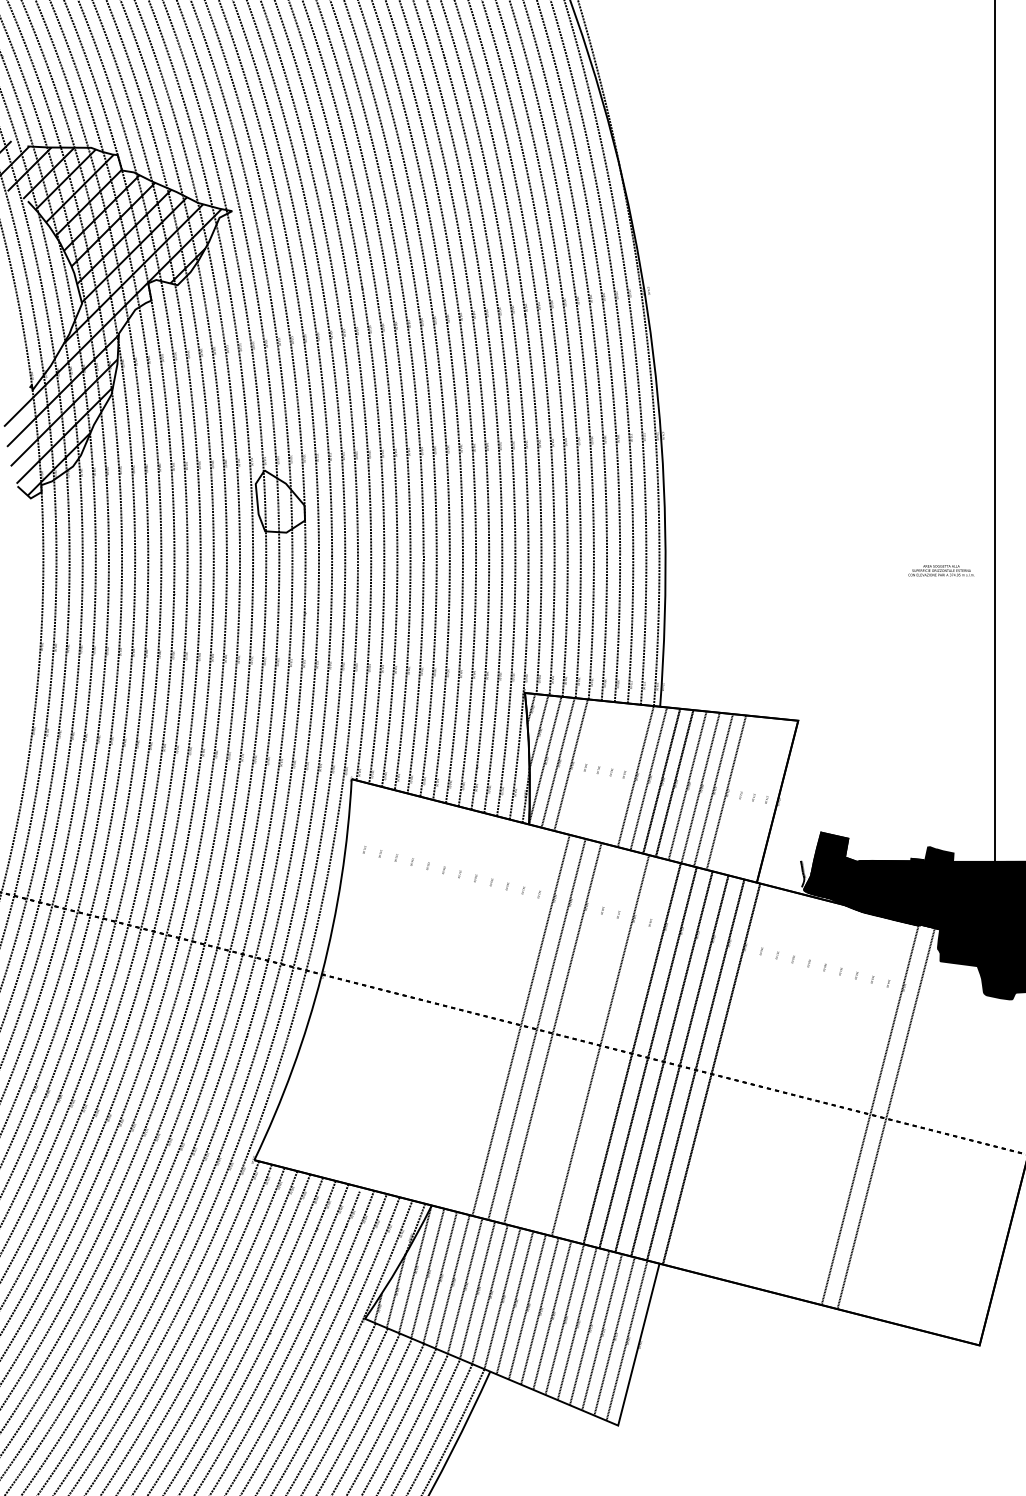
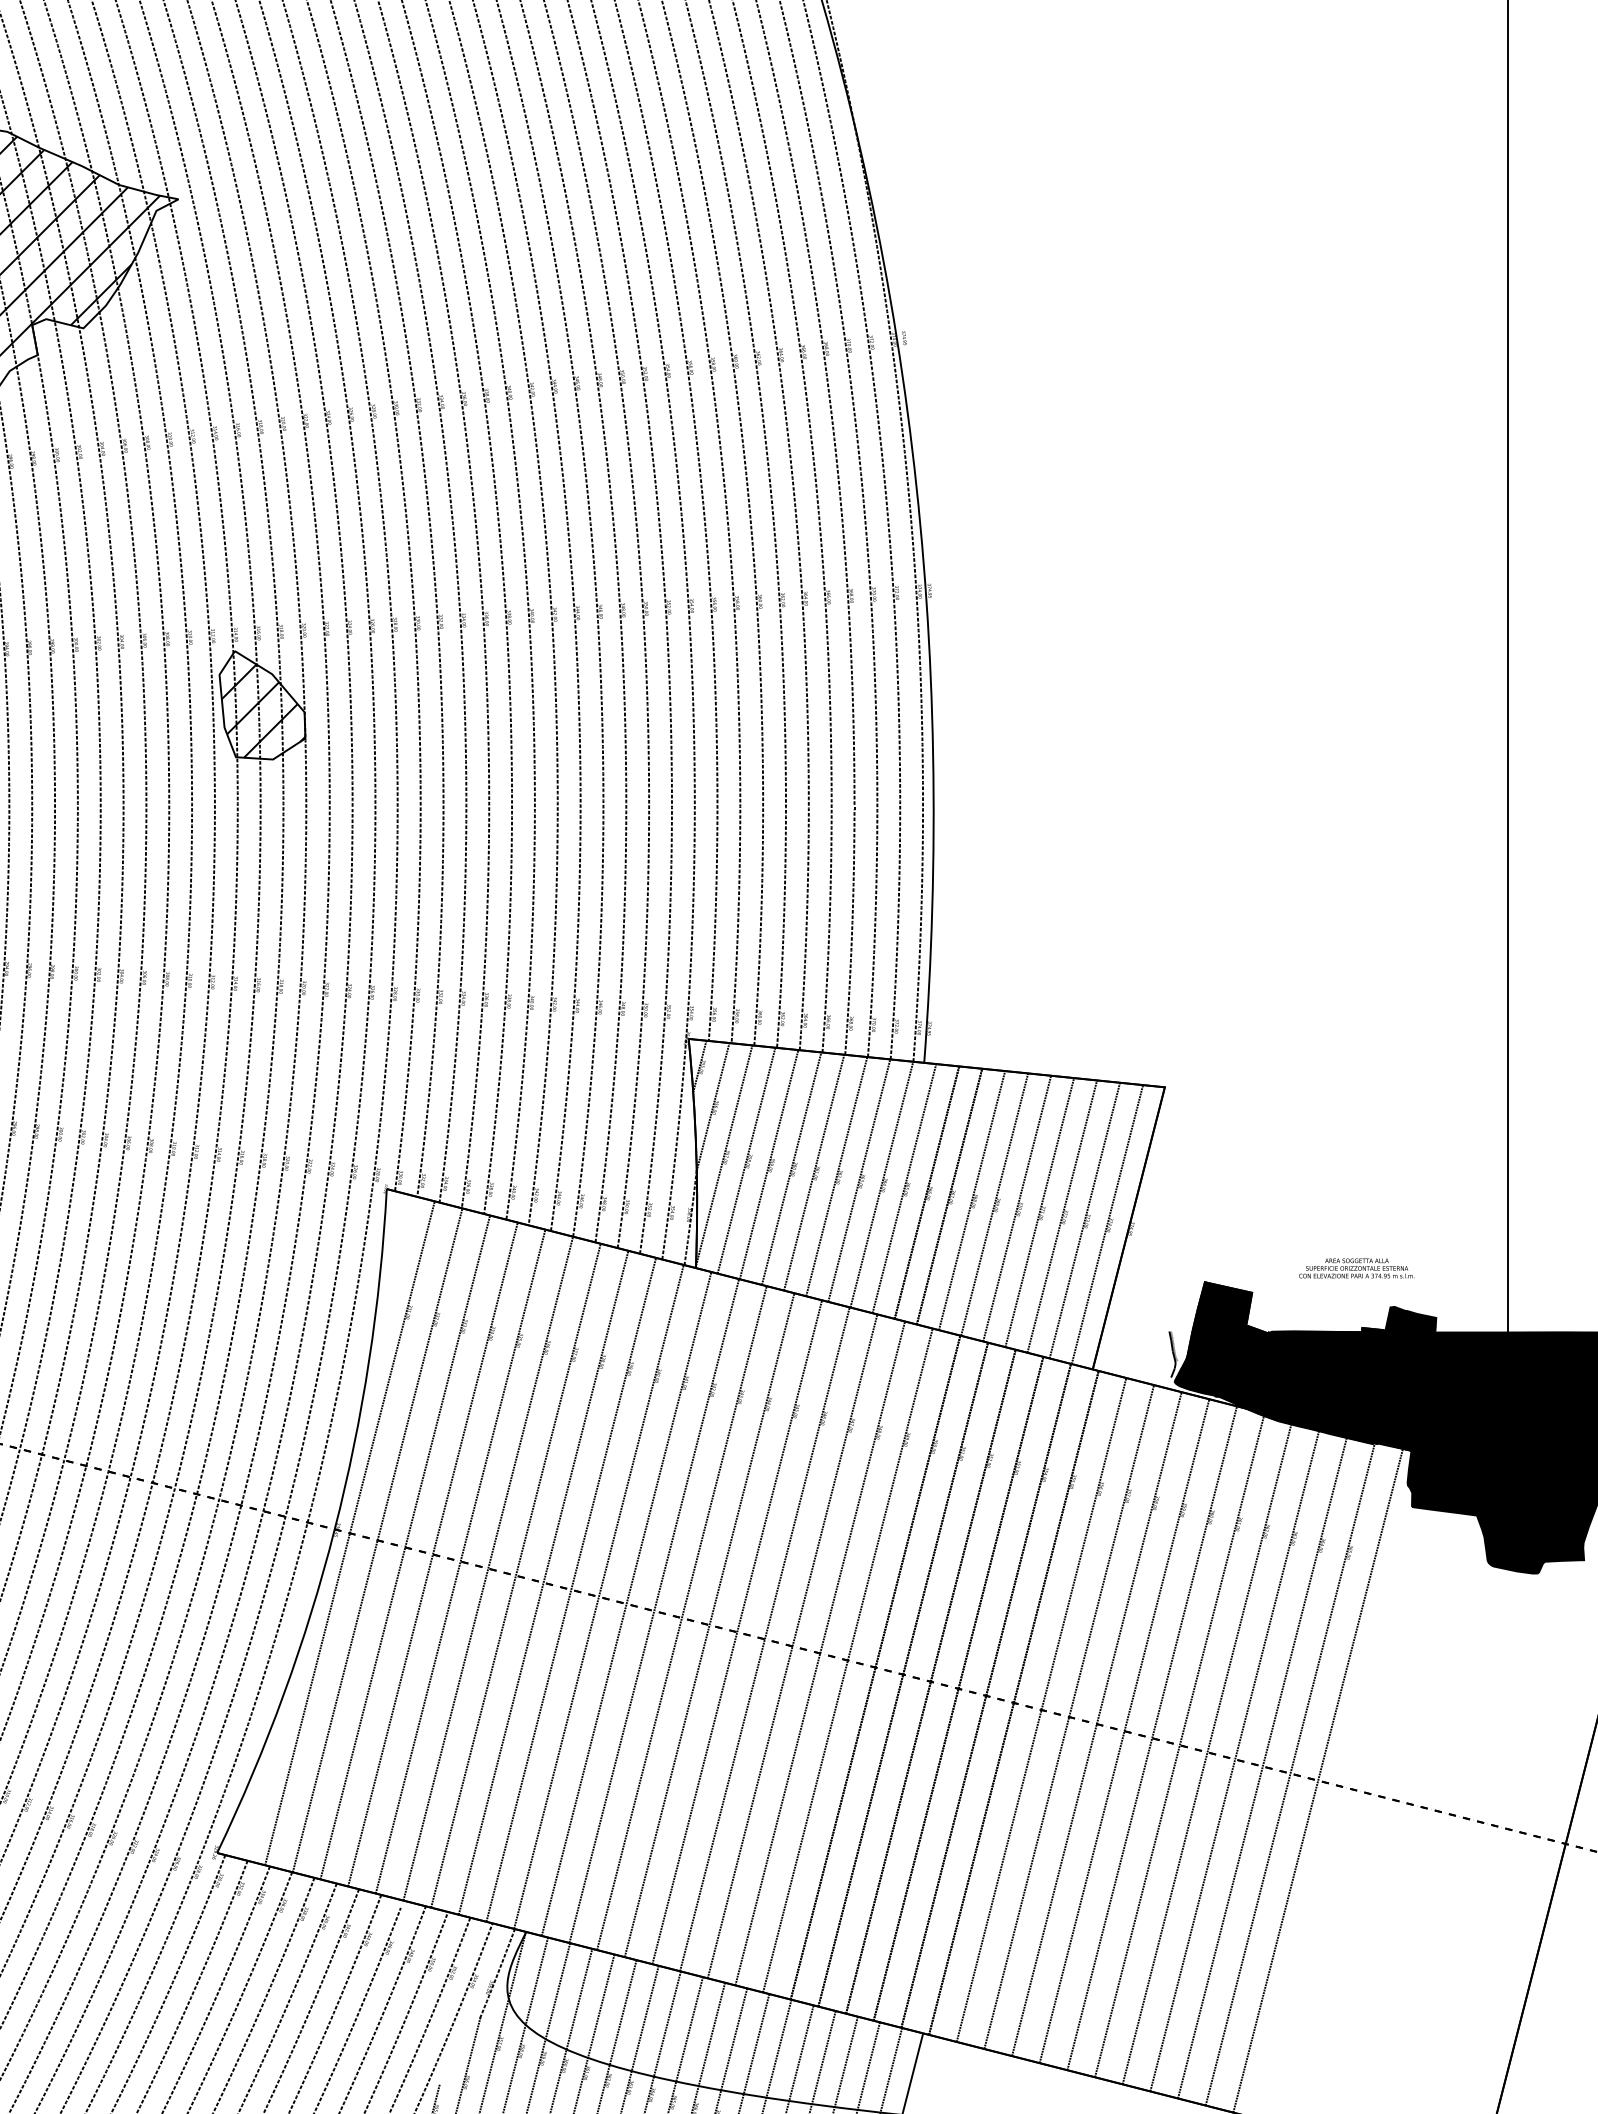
hatch: (281, 504) -> (264, 710), added
text: (941, 570) -> (1356, 1268), moved
line: (584, 767) -> (792, 1168), added
line: (596, 769) -> (813, 1172), added
line: (609, 771) -> (835, 1175), added
line: (622, 773) -> (858, 1179), added
line: (739, 794) -> (1062, 1215), added
line: (752, 797) -> (1085, 1221), added
line: (764, 799) -> (1106, 1224), added
line: (330, 976) -> (349, 1532), added
line: (346, 980) -> (377, 1539), added
line: (362, 984) -> (405, 1546), added
line: (377, 988) -> (431, 1553), added
line: (393, 992) -> (459, 1560), added
line: (409, 996) -> (487, 1567), added
line: (425, 1000) -> (515, 1574), added
line: (441, 1004) -> (543, 1581), added
line: (457, 1008) -> (571, 1588), added
line: (473, 1012) -> (598, 1595), added
line: (489, 1016) -> (626, 1602), added
line: (504, 1020) -> (652, 1609), added
line: (568, 1037) -> (764, 1639), added
line: (584, 1041) -> (792, 1646), added
line: (616, 1049) -> (848, 1660), added
line: (727, 1077) -> (1041, 1708), added
line: (743, 1081) -> (1069, 1715), added
line: (758, 1085) -> (1095, 1722), added
line: (774, 1089) -> (1123, 1729), added
line: (790, 1093) -> (1151, 1736), added
line: (806, 1097) -> (1179, 1743), added
line: (822, 1101) -> (1207, 1750), added
line: (838, 1105) -> (1235, 1757), added
line: (854, 1110) -> (1262, 1766), added

